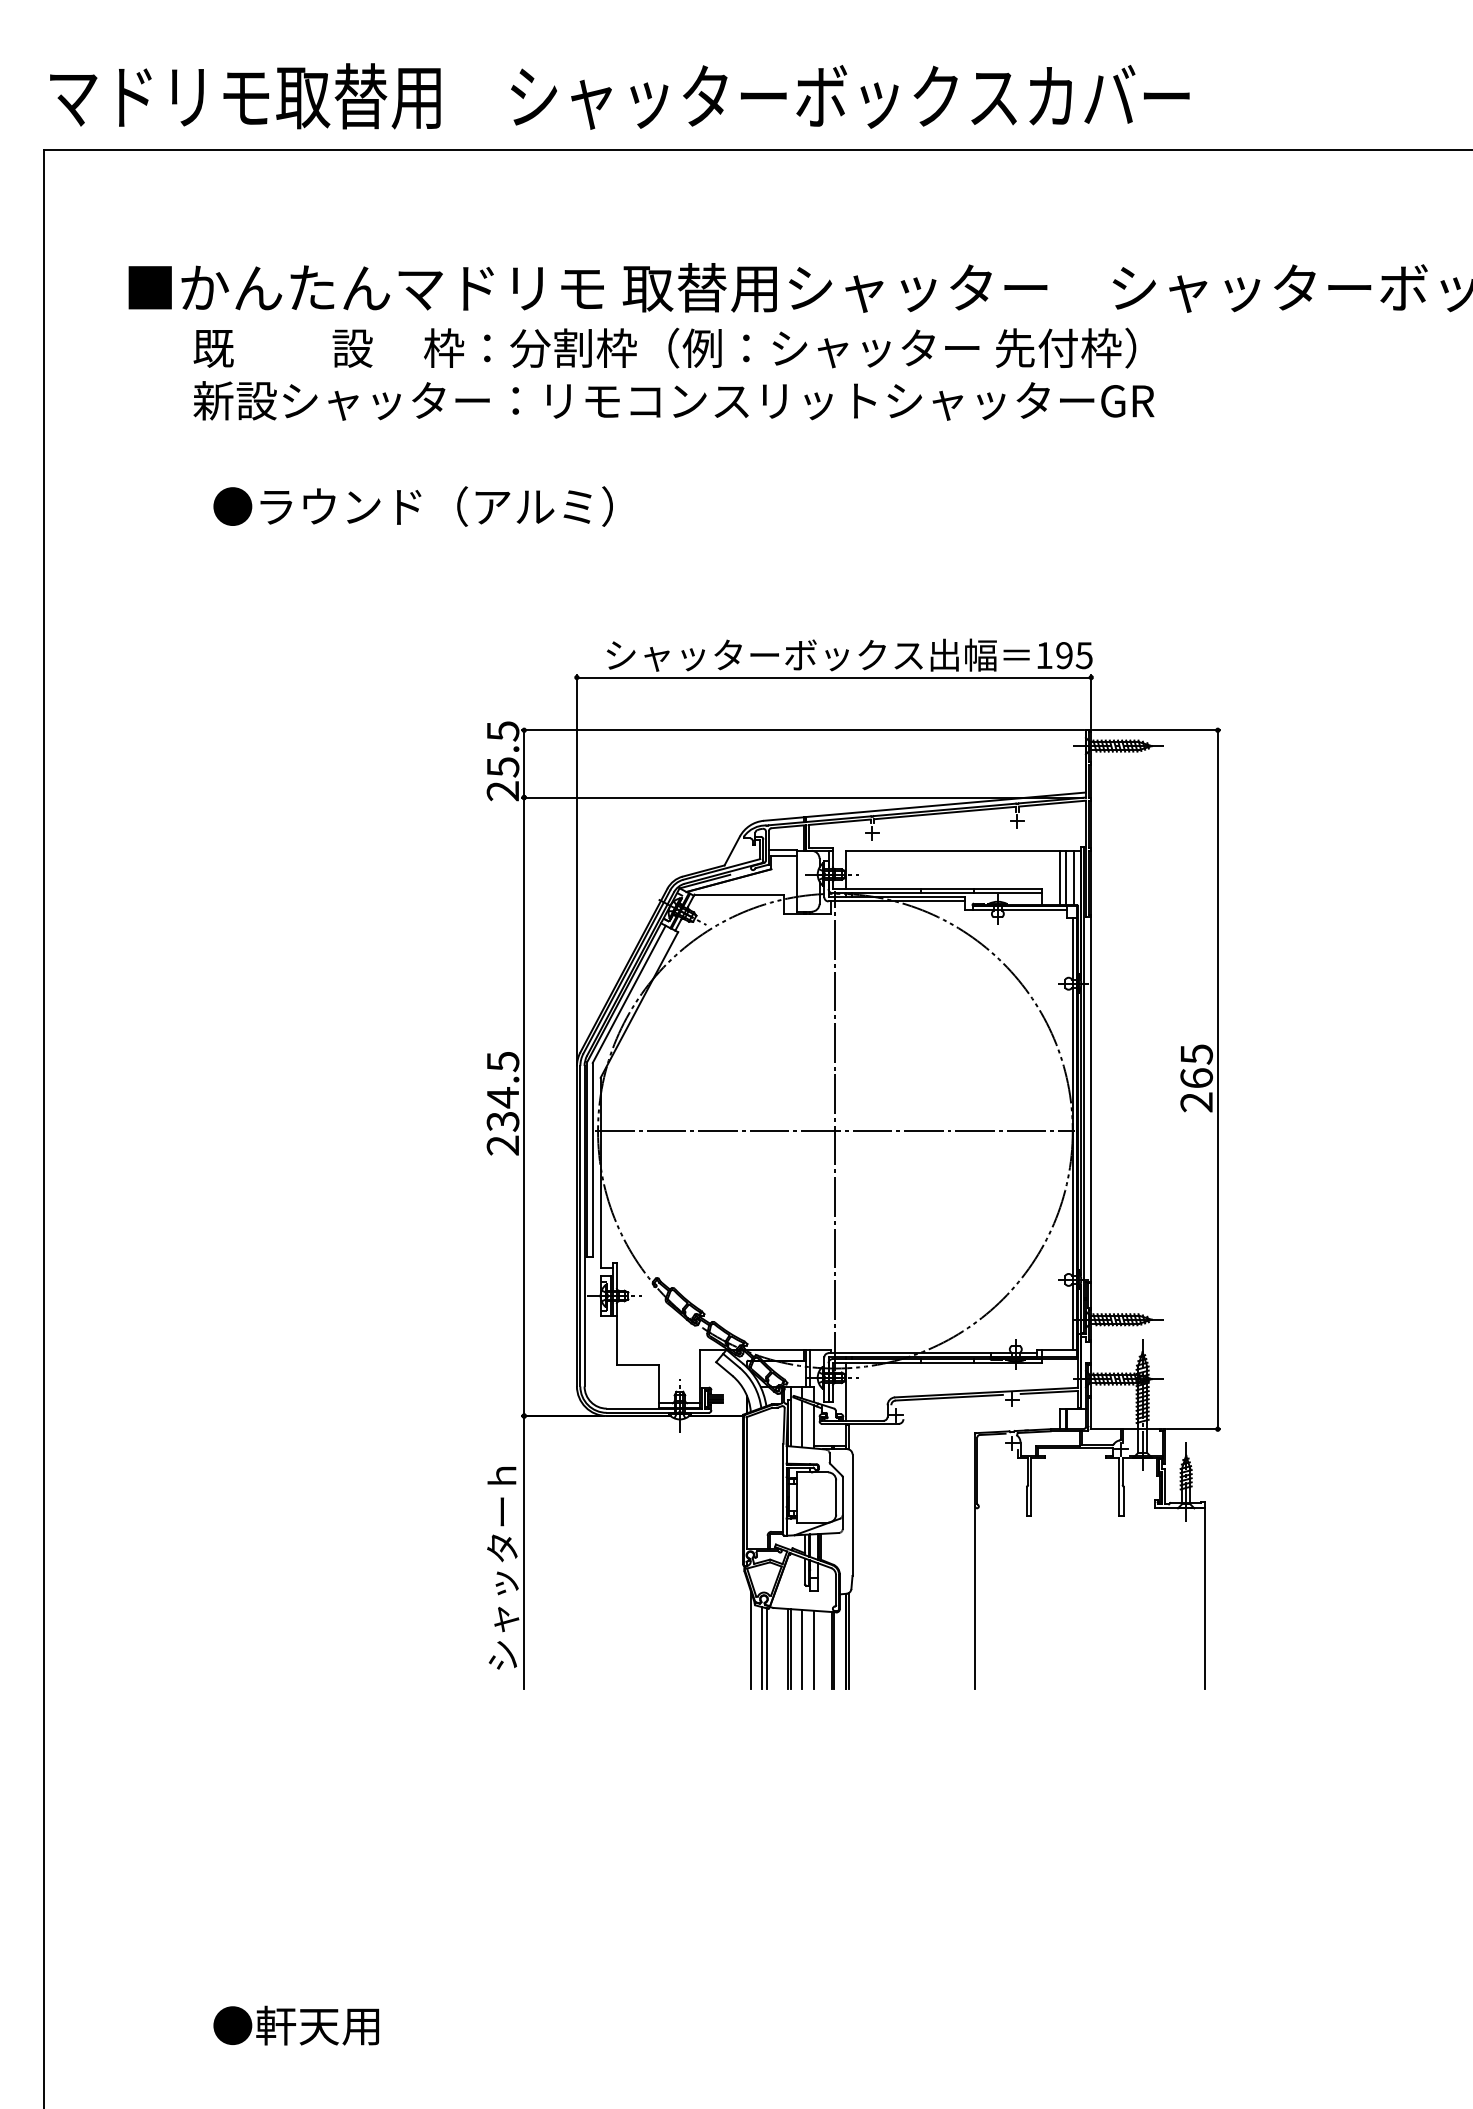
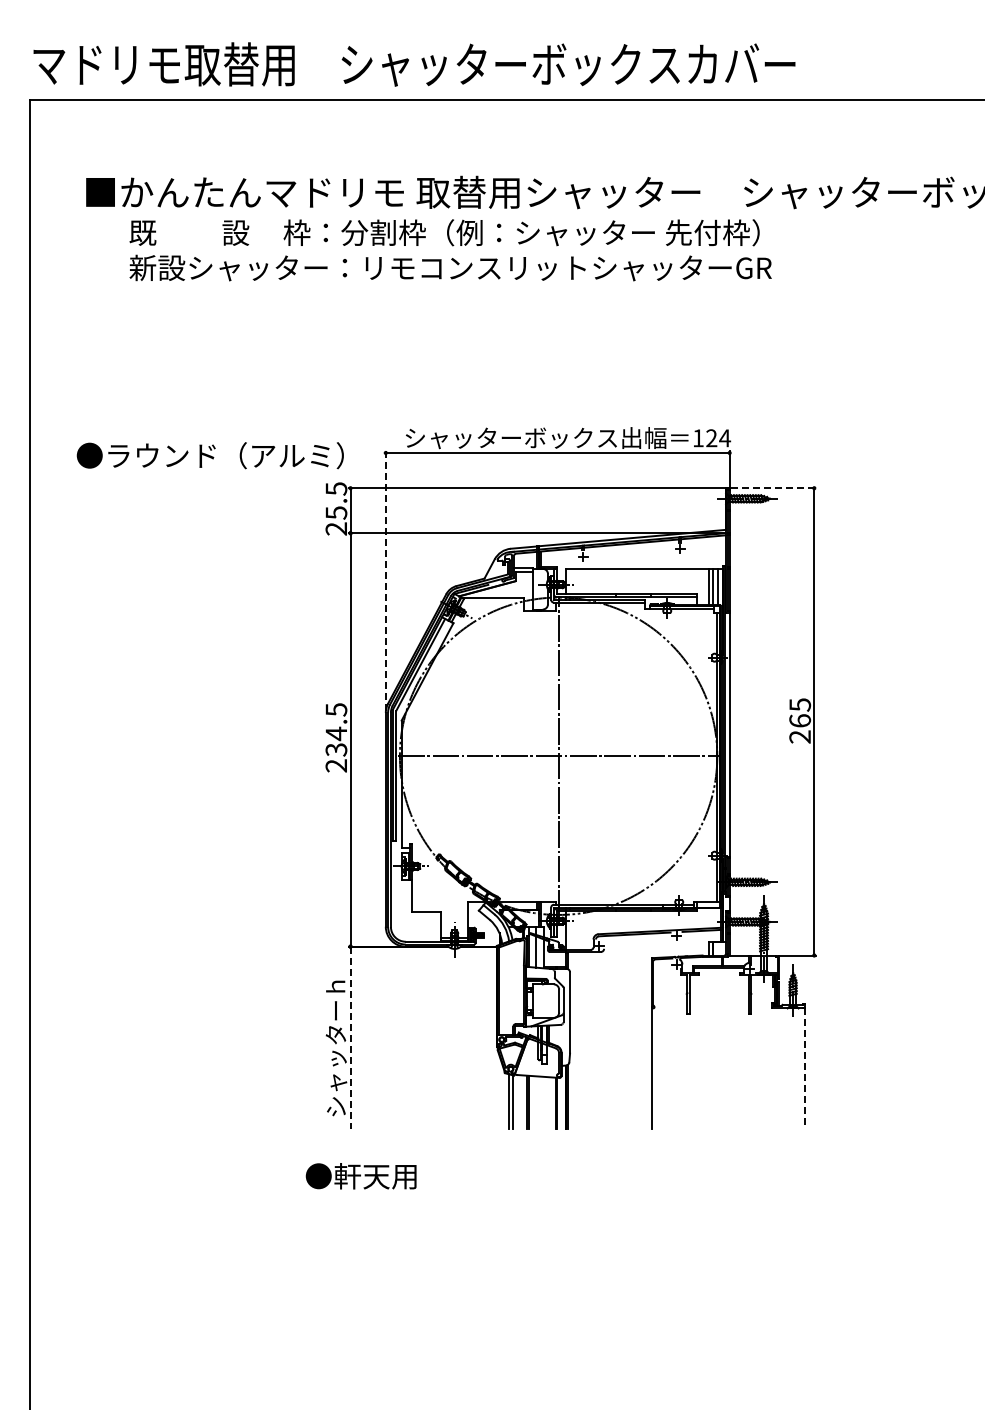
text: (411, 506) -> (209, 455), moved
text: (1074, 655) -> (718, 438), 195 -> 124
line: (1156, 730) -> (773, 488), solid -> dashed
line: (576, 869) -> (385, 581), solid -> dashed
line: (524, 1553) -> (350, 1038), solid -> dashed
line: (1204, 1599) -> (805, 1069), solid -> dashed
line: (751, 1640) -> (502, 1096), removed
line: (802, 1649) -> (536, 1102), removed
line: (812, 1649) -> (543, 1102), removed
text: (295, 2026) -> (360, 1176), moved

